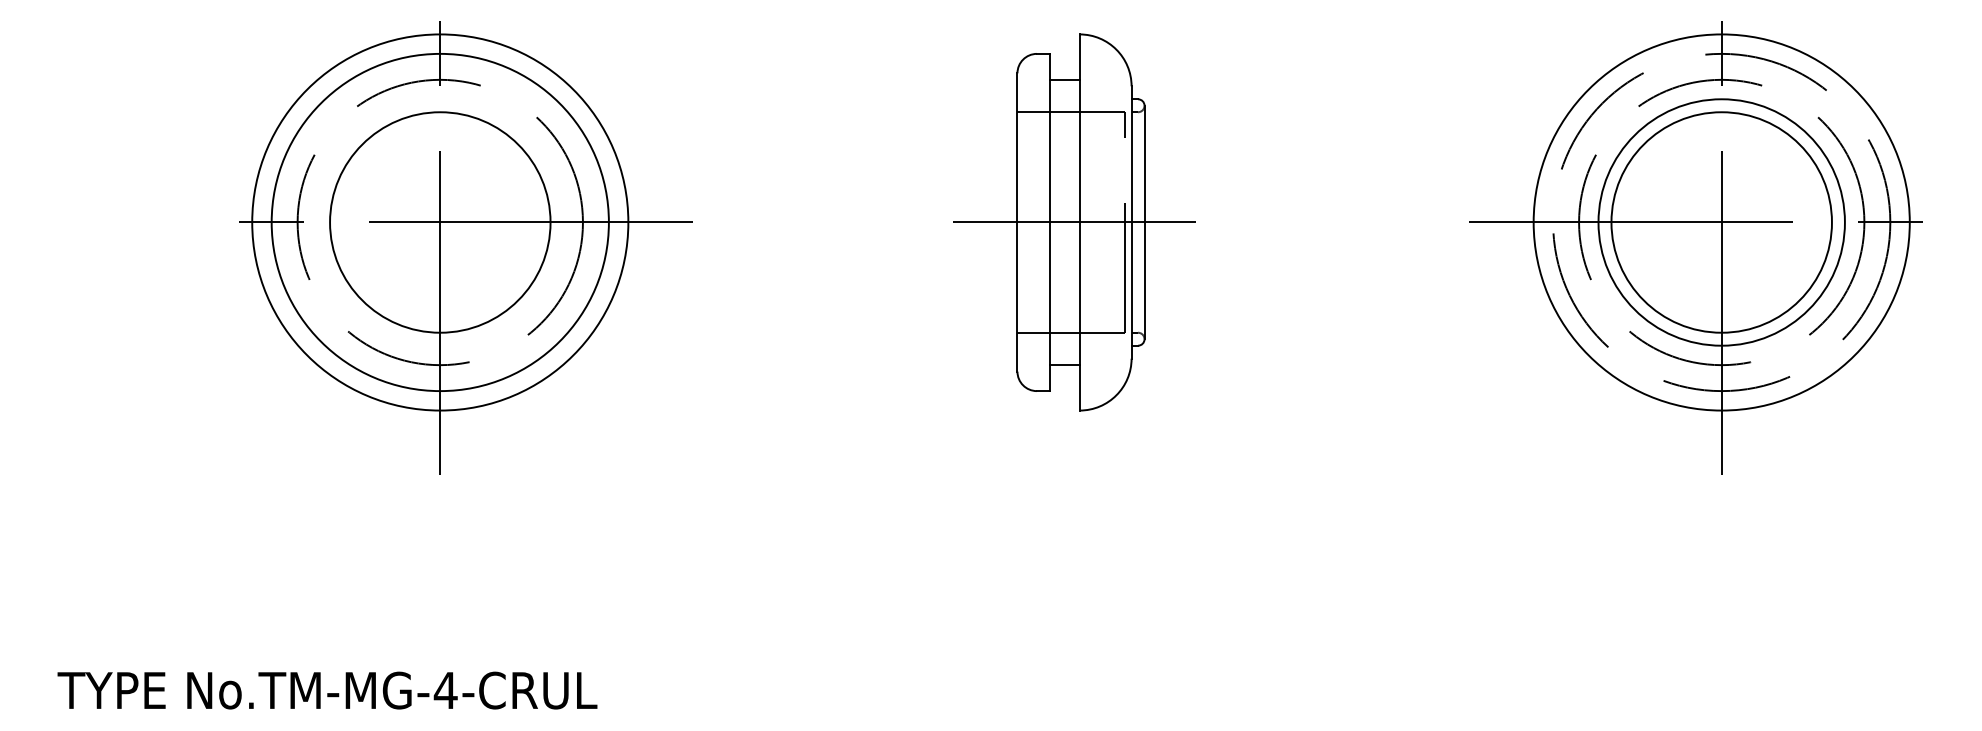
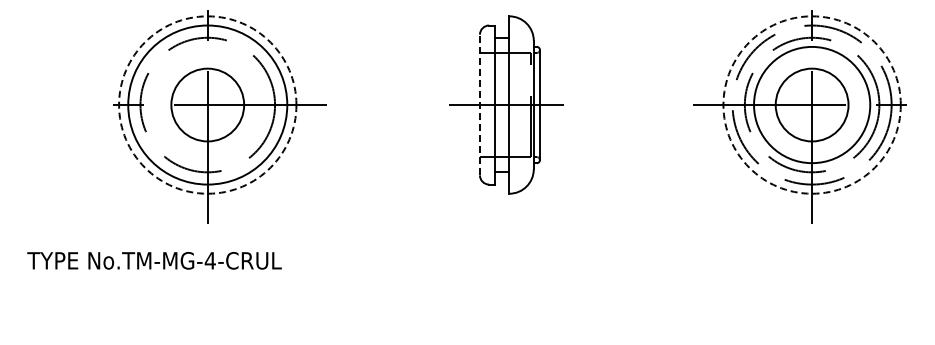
circle: (439, 221) -> (207, 104), solid -> dashed
line: (1016, 221) -> (479, 104), solid -> dashed
circle: (1720, 221) -> (811, 104), solid -> dashed
circle: (439, 223) -> (207, 105), size x0.7
circle: (1722, 223) -> (812, 105), size x0.7
text: (327, 689) -> (154, 260), moved

